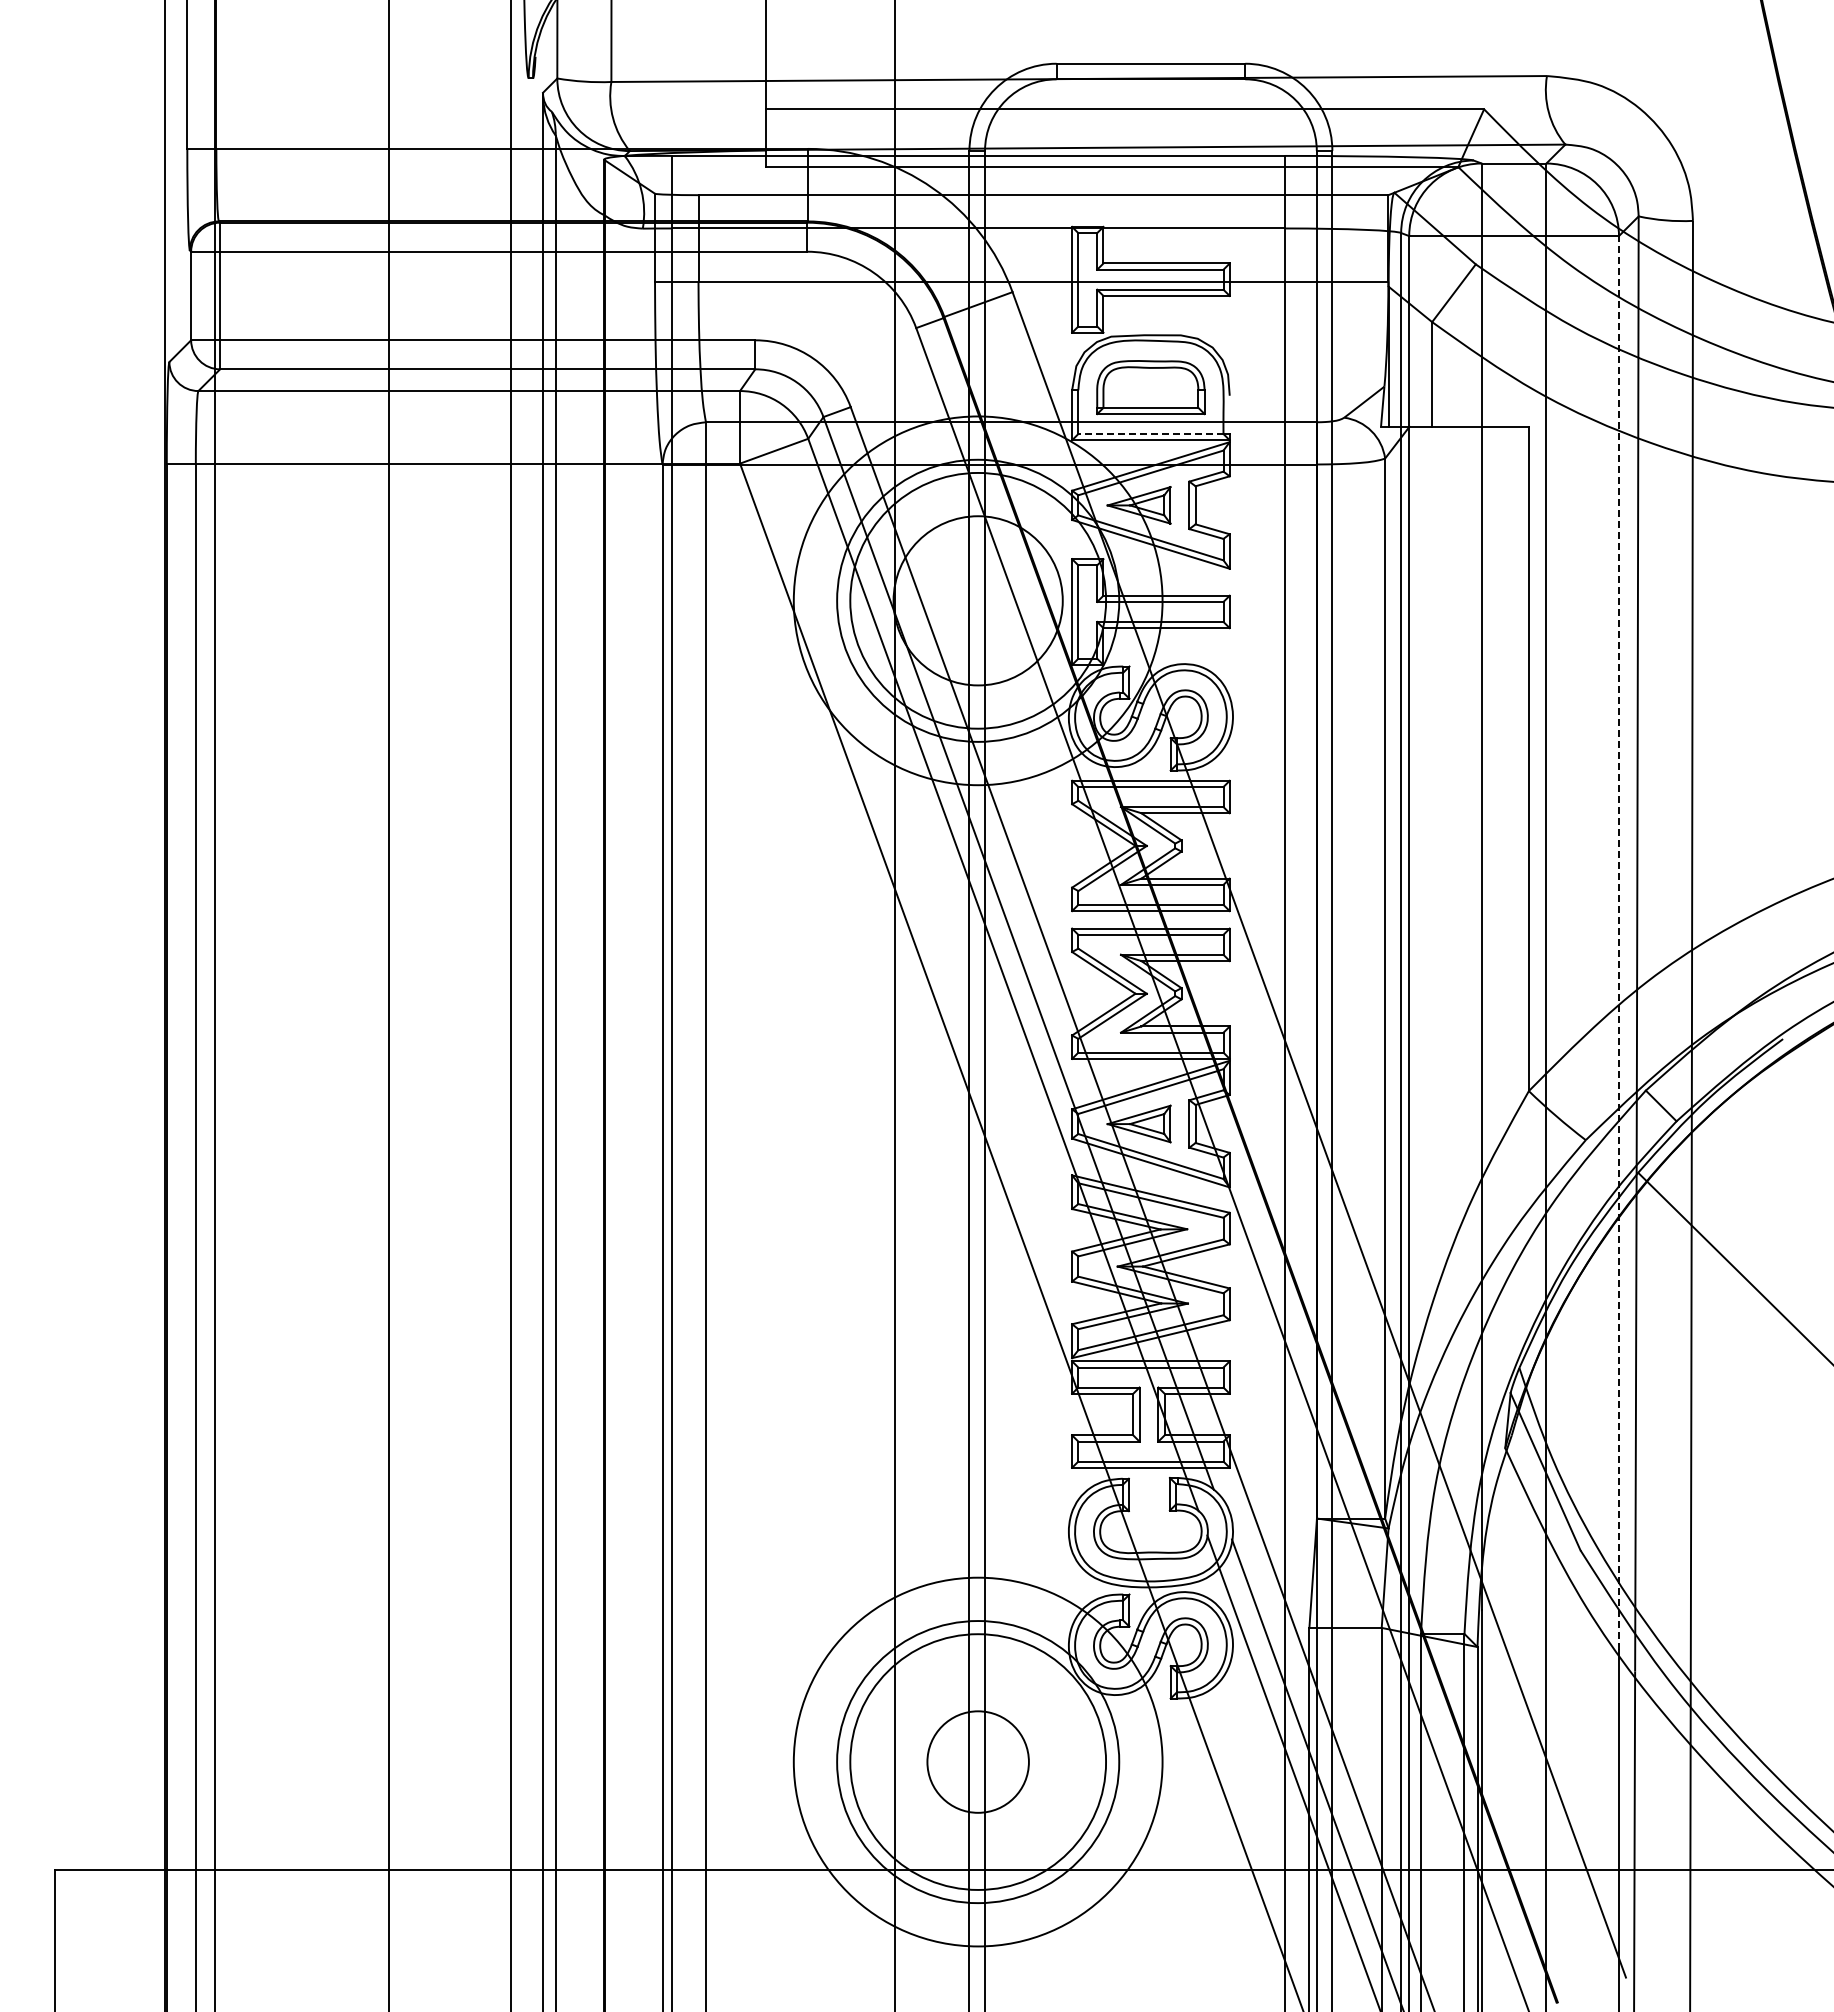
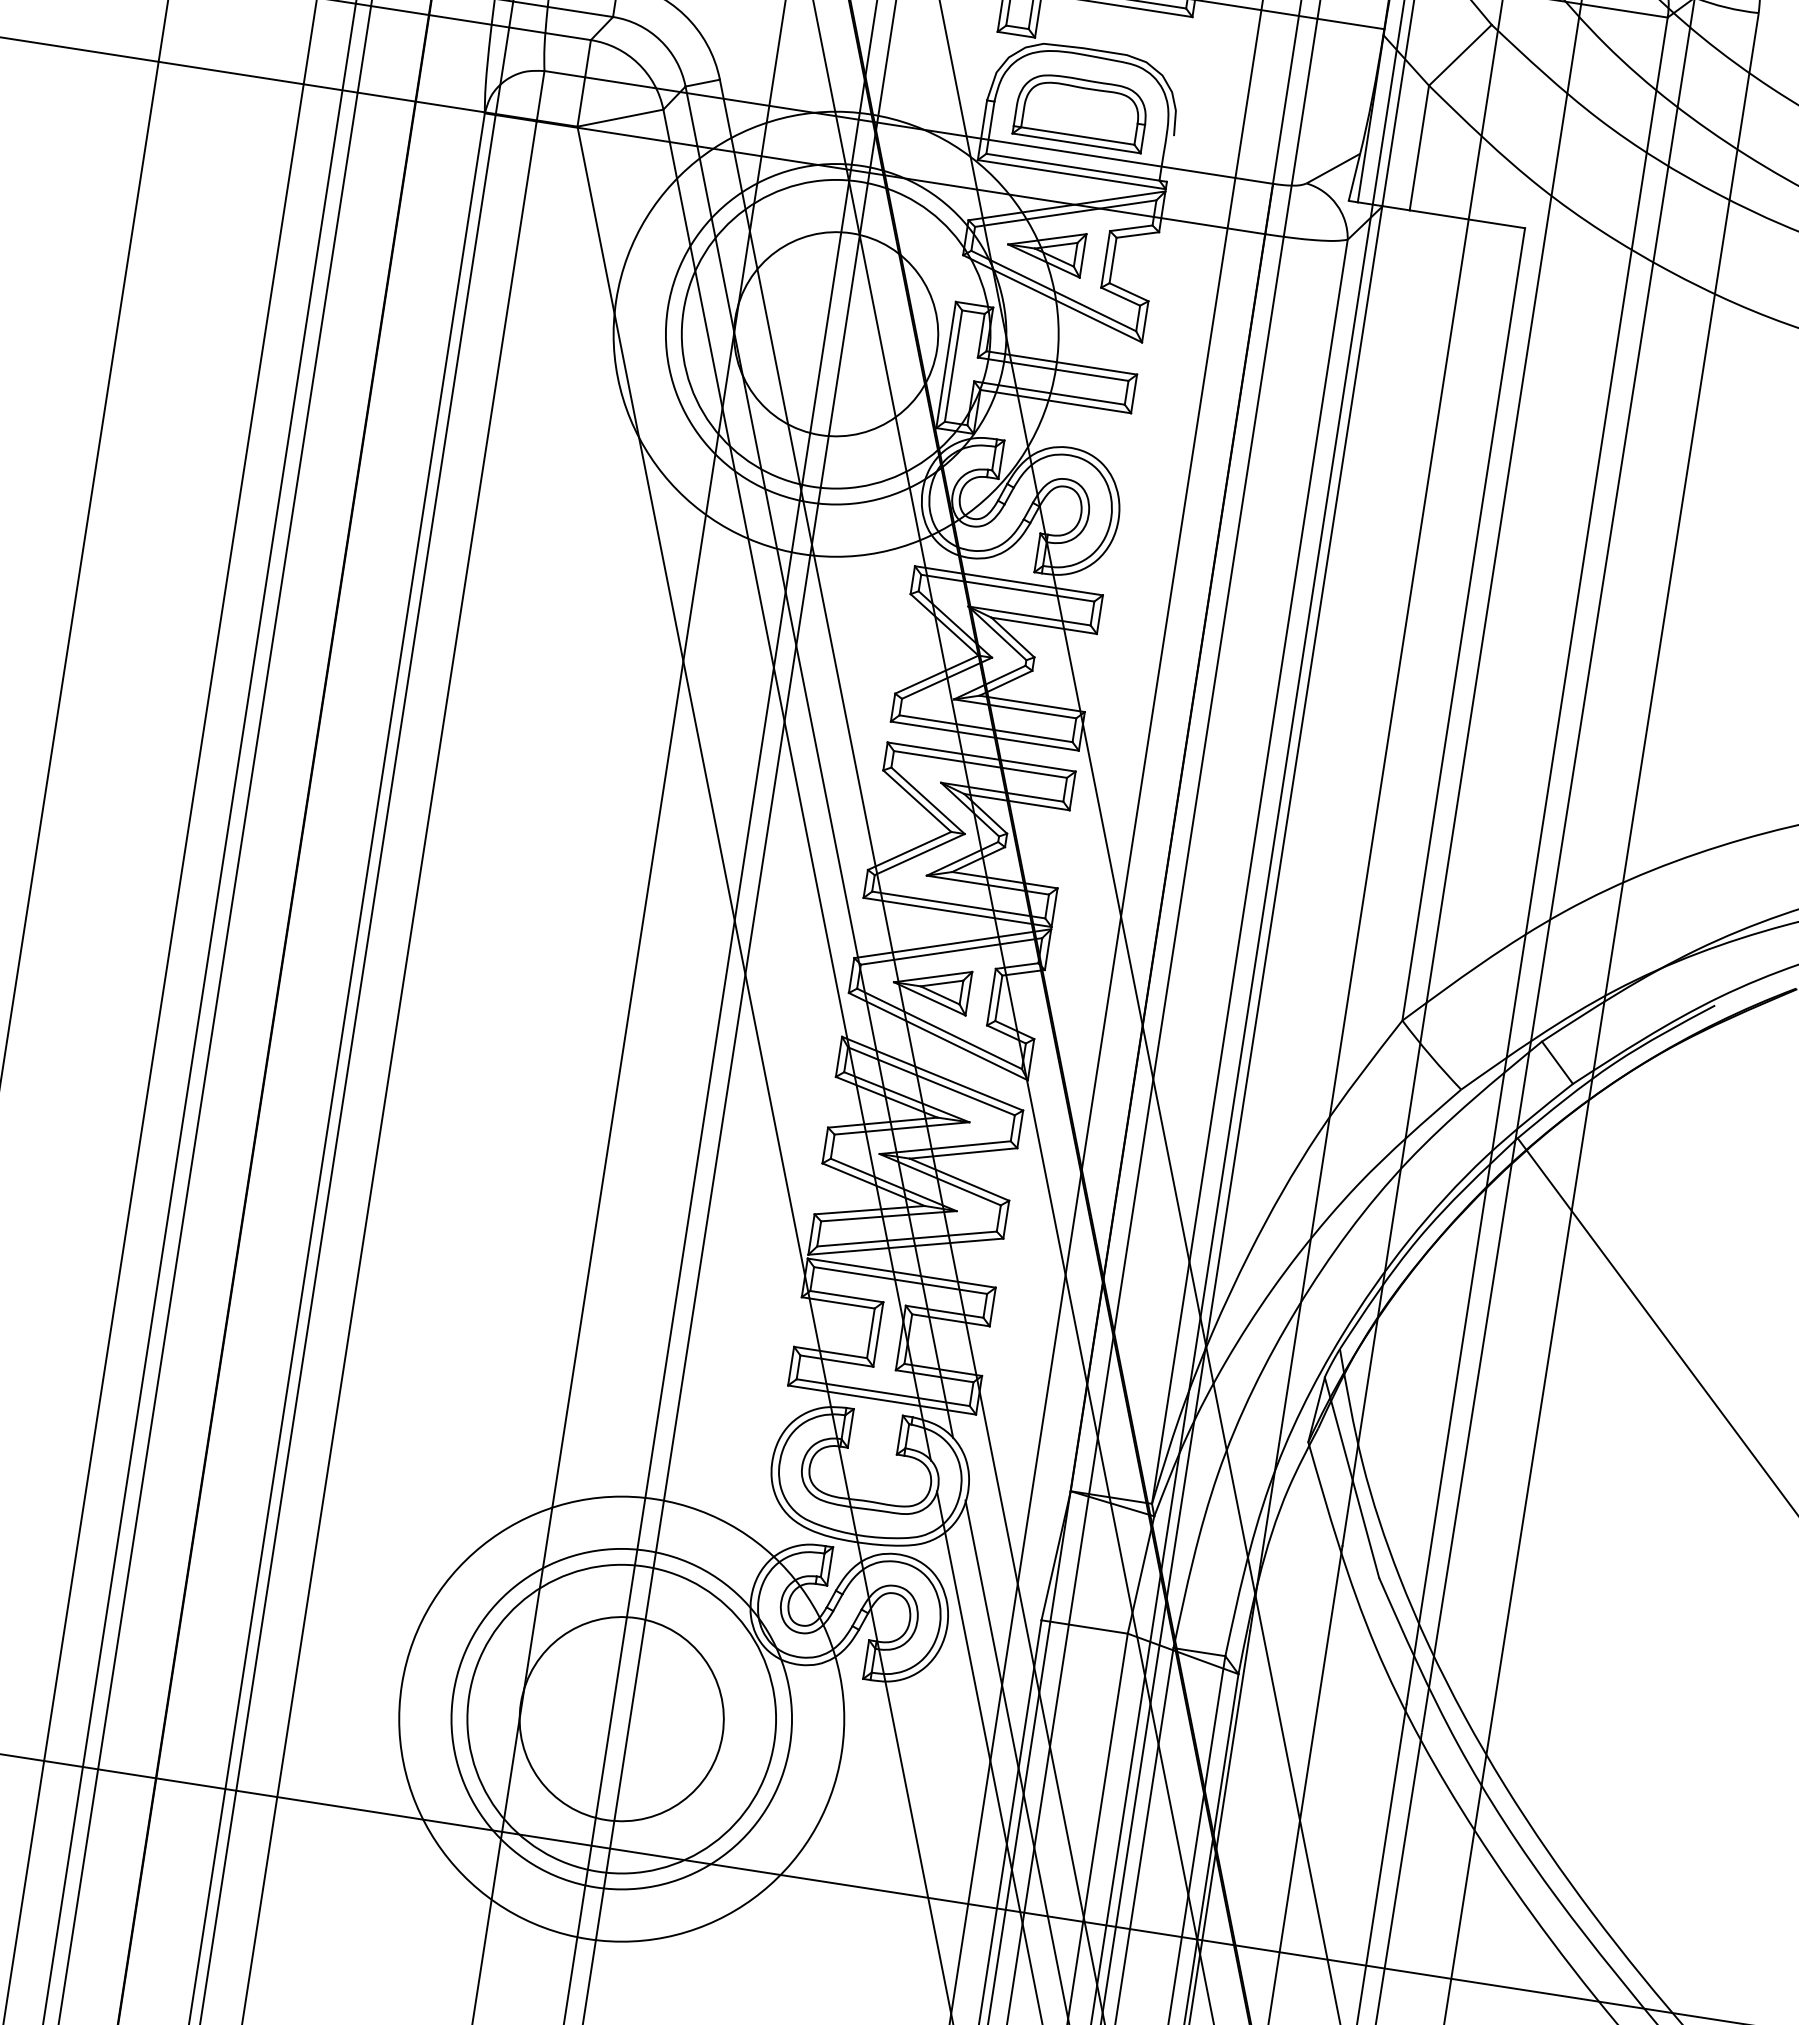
line: (1150, 434) -> (1072, 167), dashed -> solid
line: (1618, 942) -> (1536, 859), dashed -> solid
circle: (977, 1761) -> (621, 1718), size x1.67

